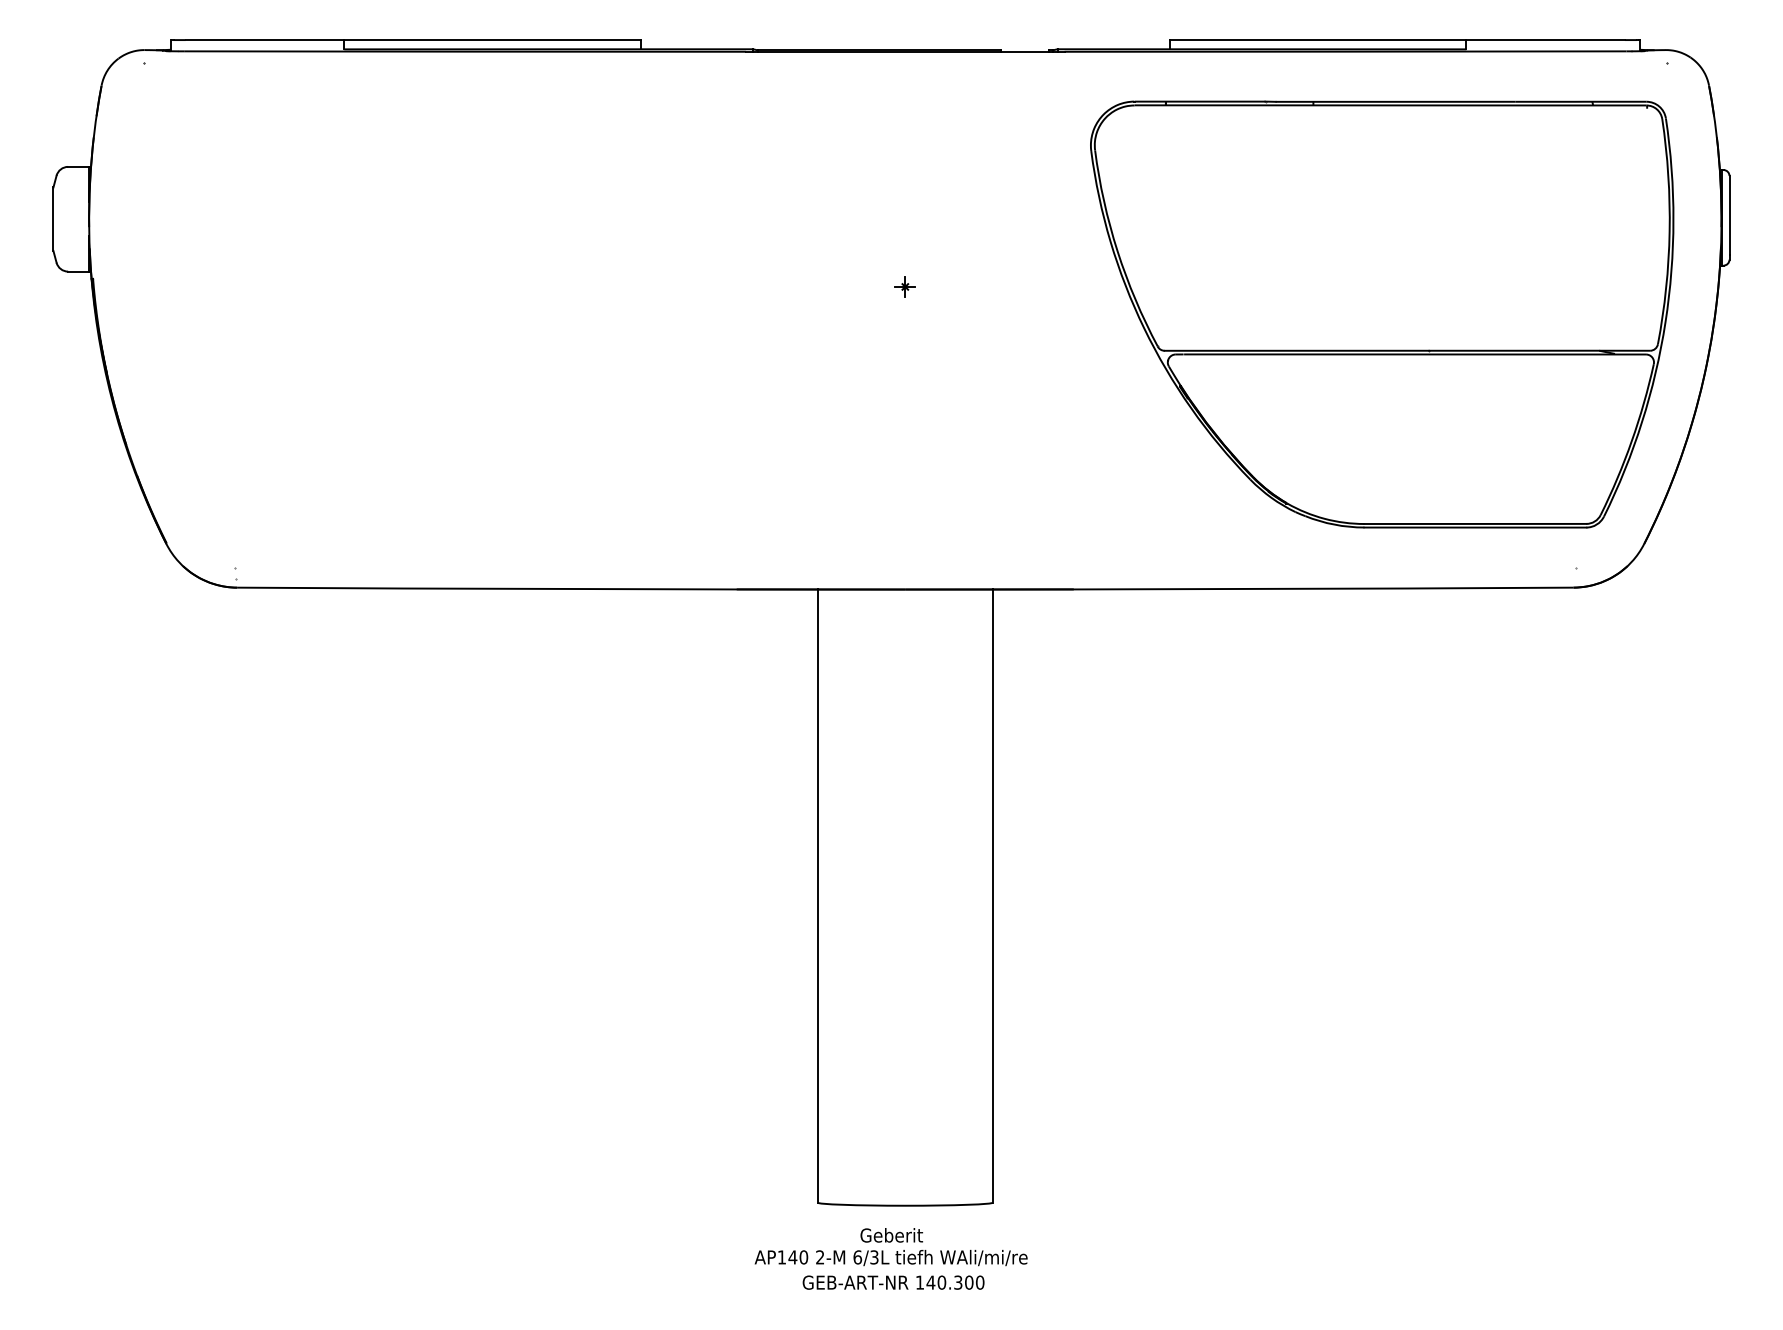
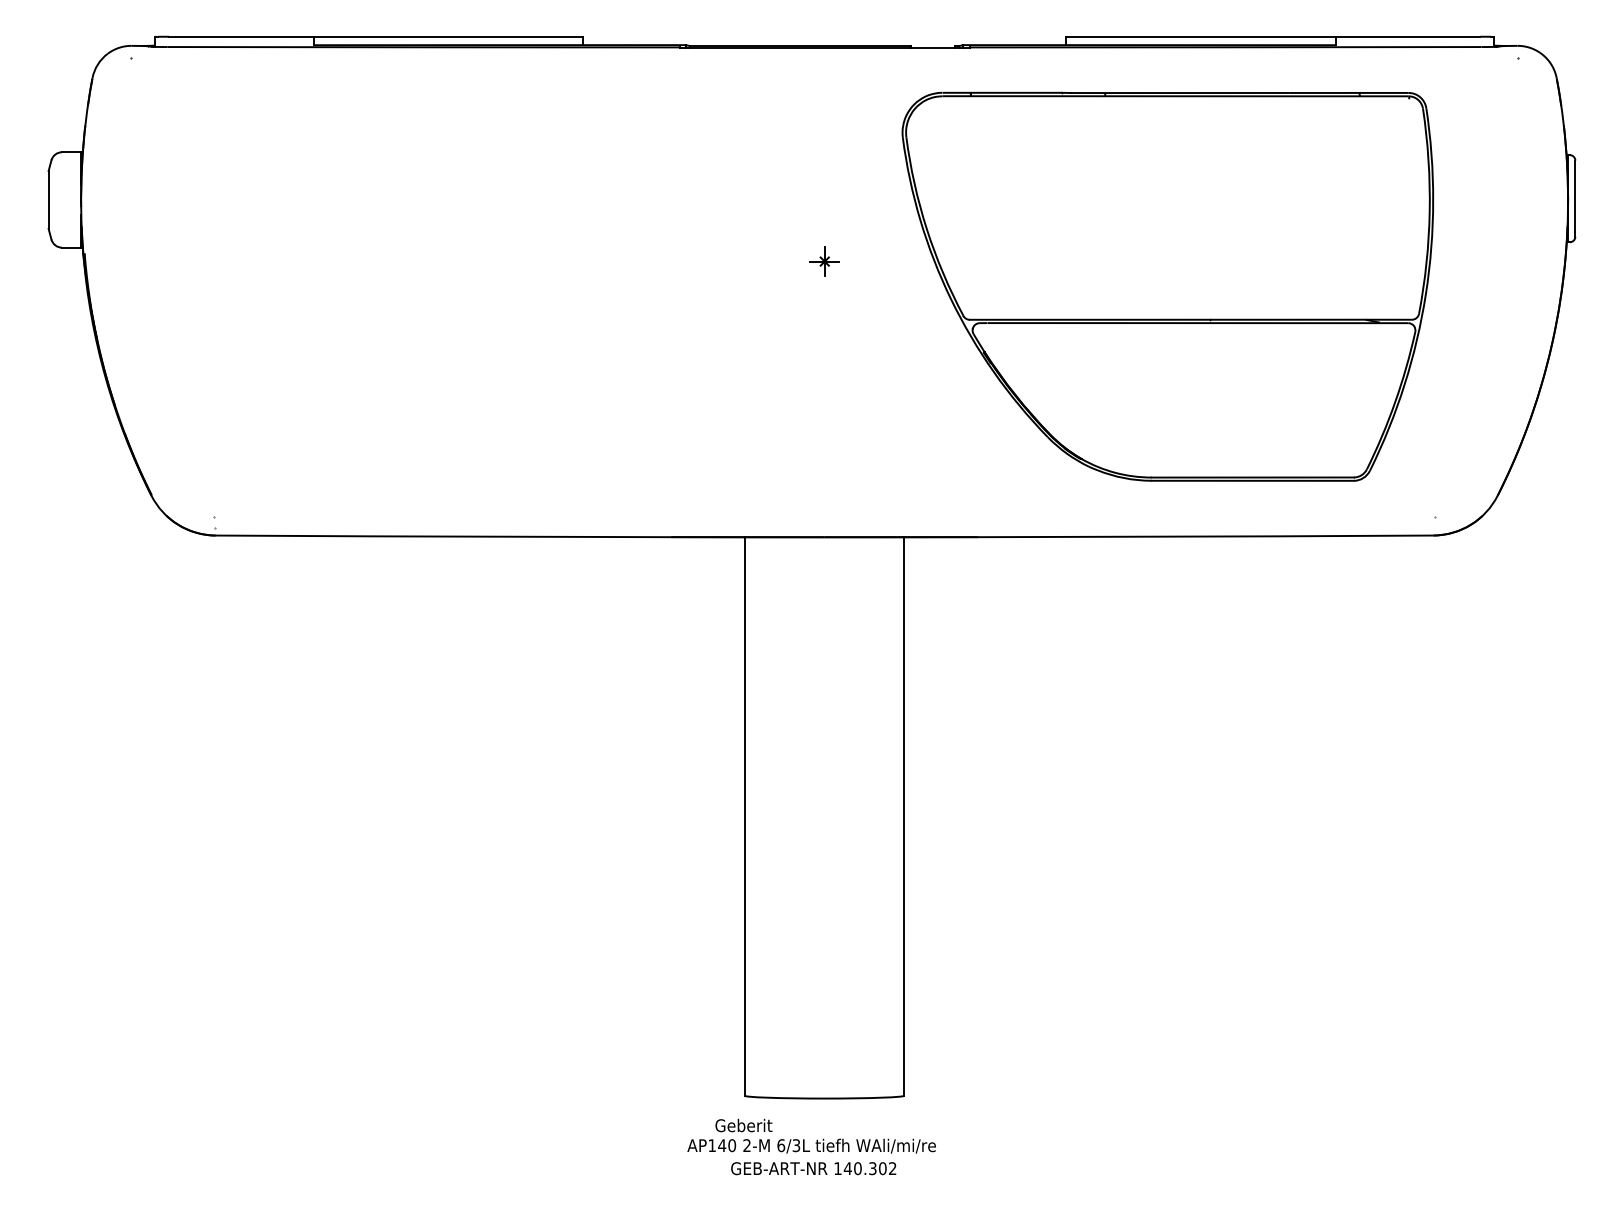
part: (904, 286) -> (823, 261), size x1.6
part: (1382, 314) -> (1168, 286), moved
text: (891, 1235) -> (743, 1125), moved
text: (980, 1282) -> (893, 1168), 140.300 -> 140.302

